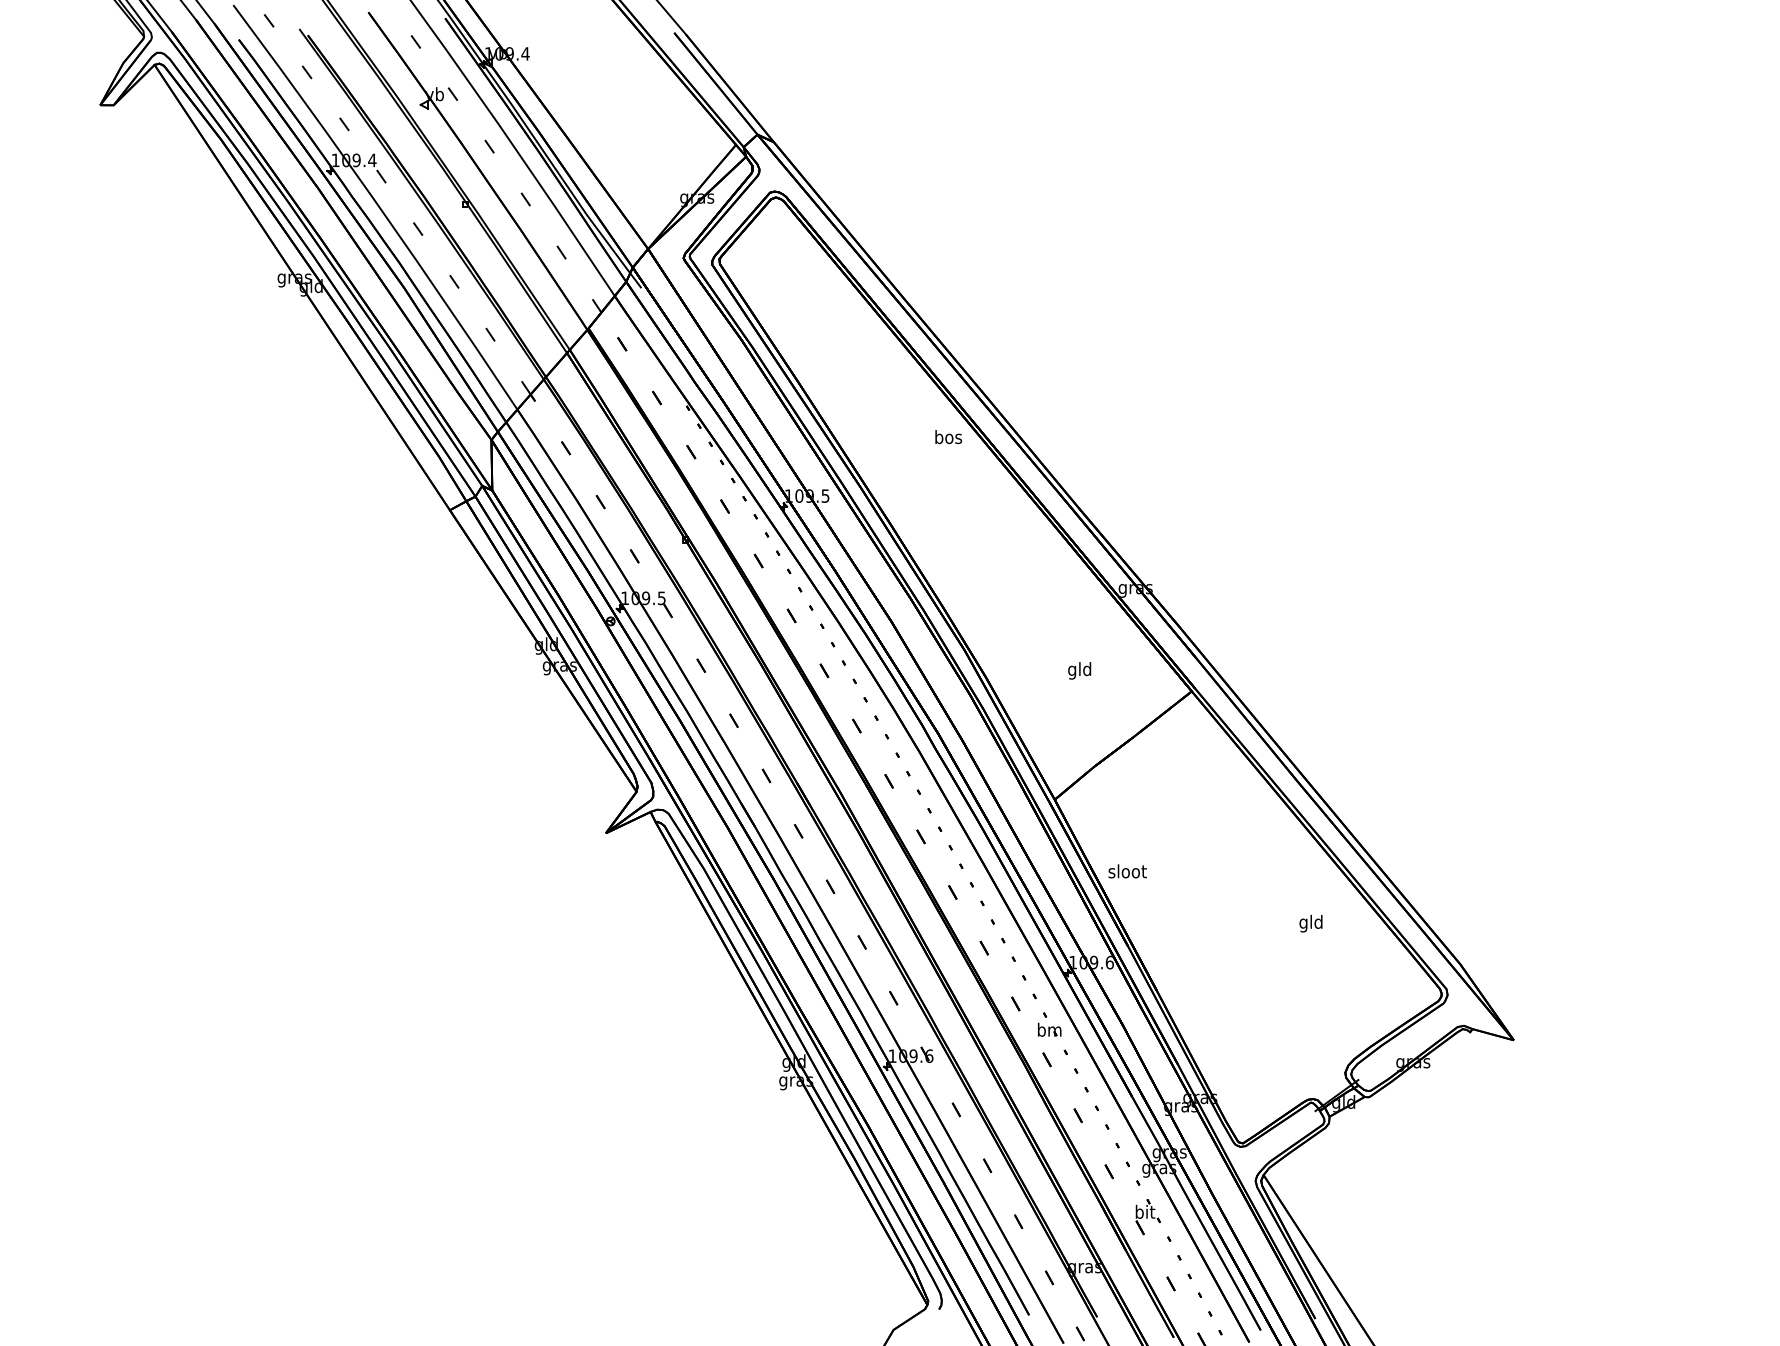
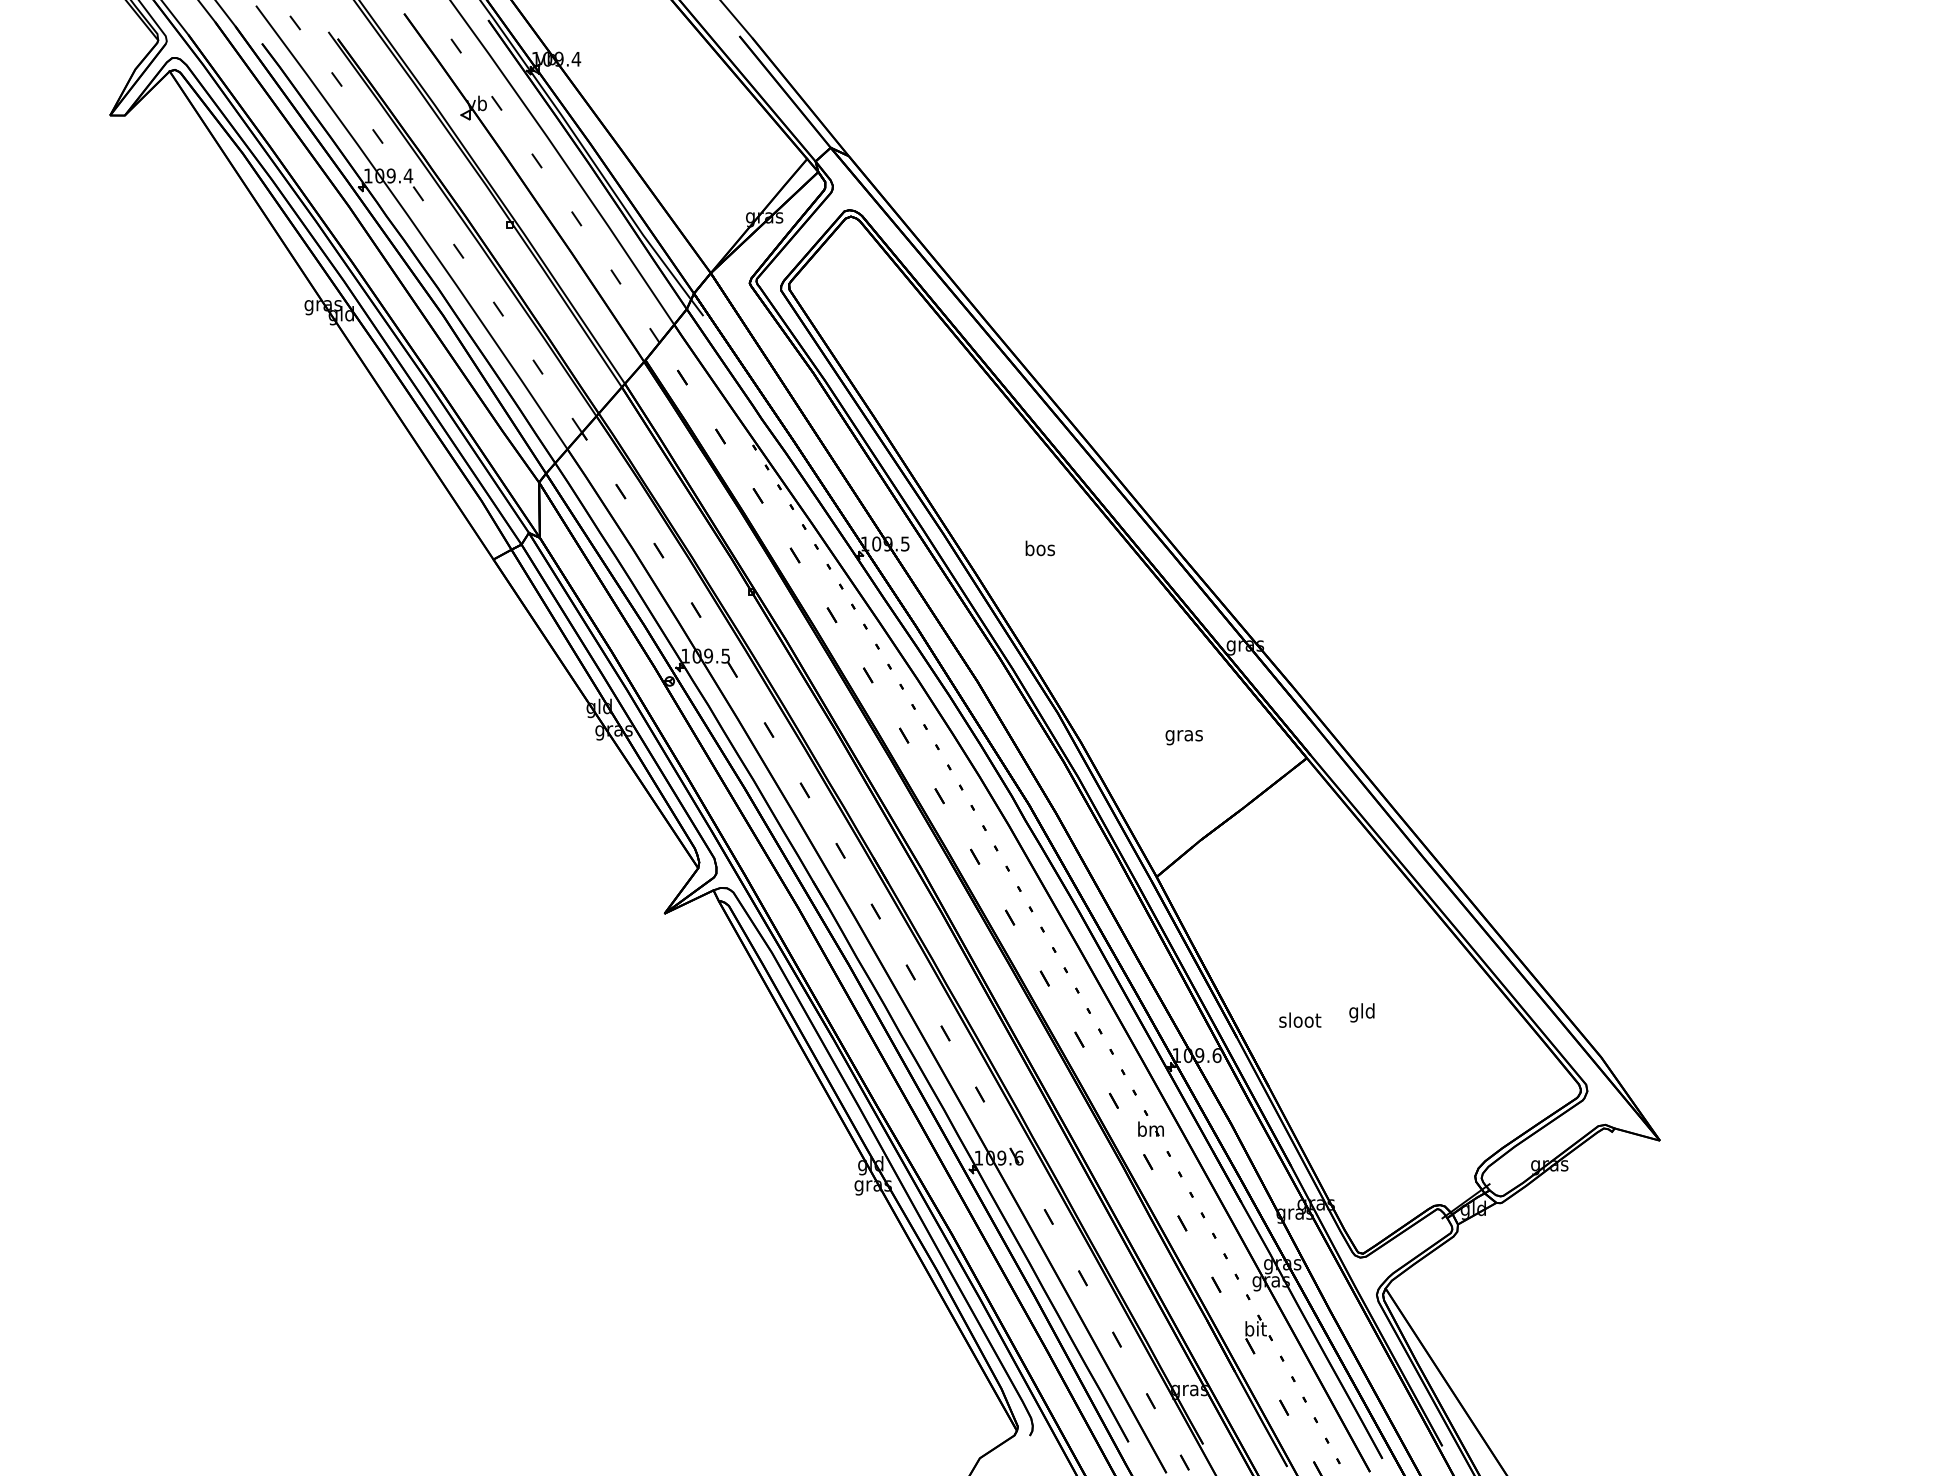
text: (948, 437) -> (1040, 548), moved
text: (1079, 670) -> (1183, 735), gld -> gras
text: (1127, 871) -> (1299, 1020), moved
text: (1310, 923) -> (1361, 1012), moved

